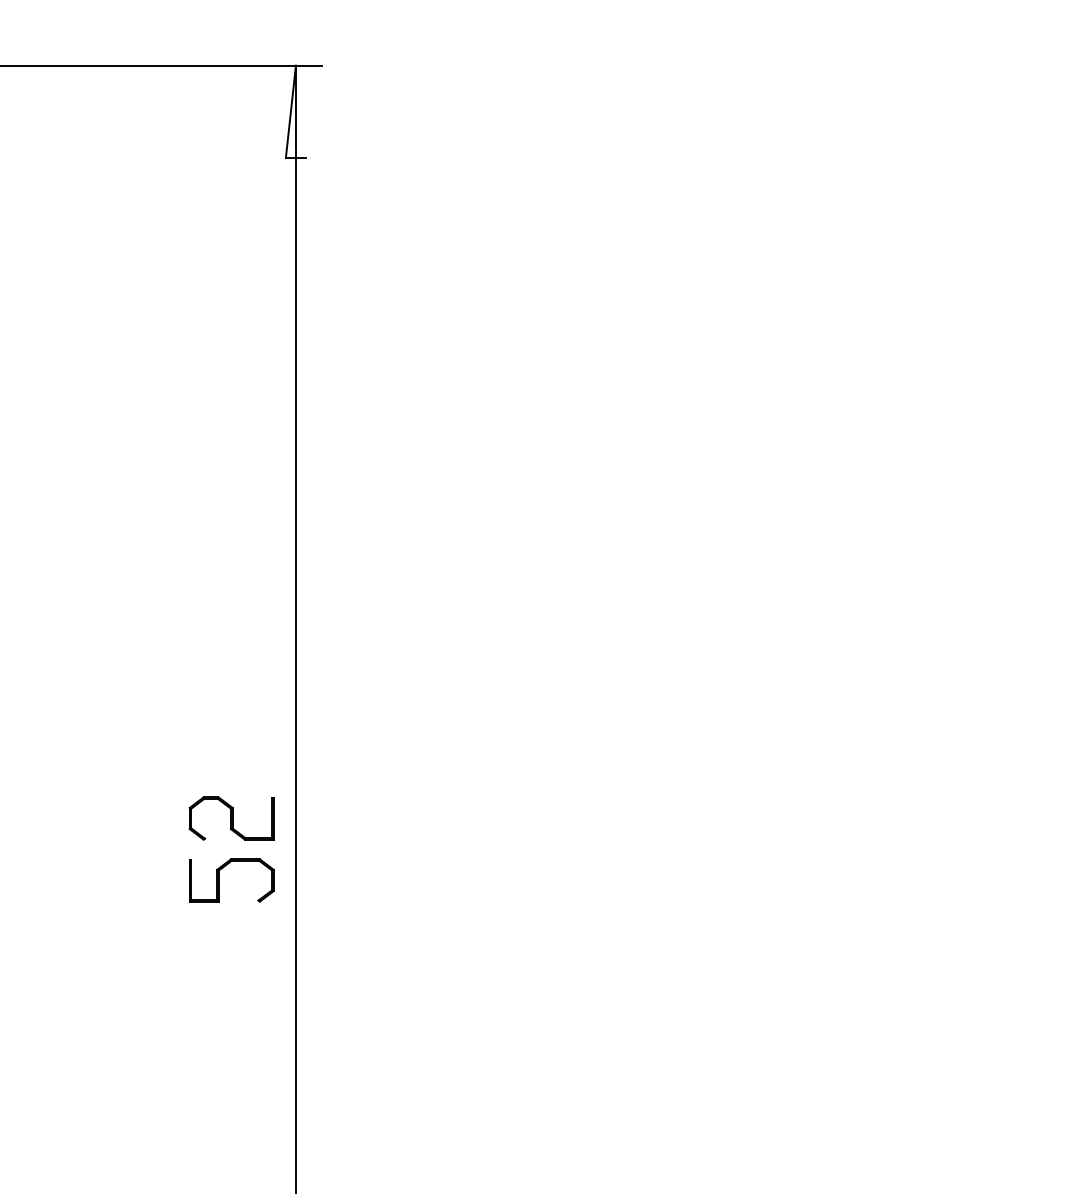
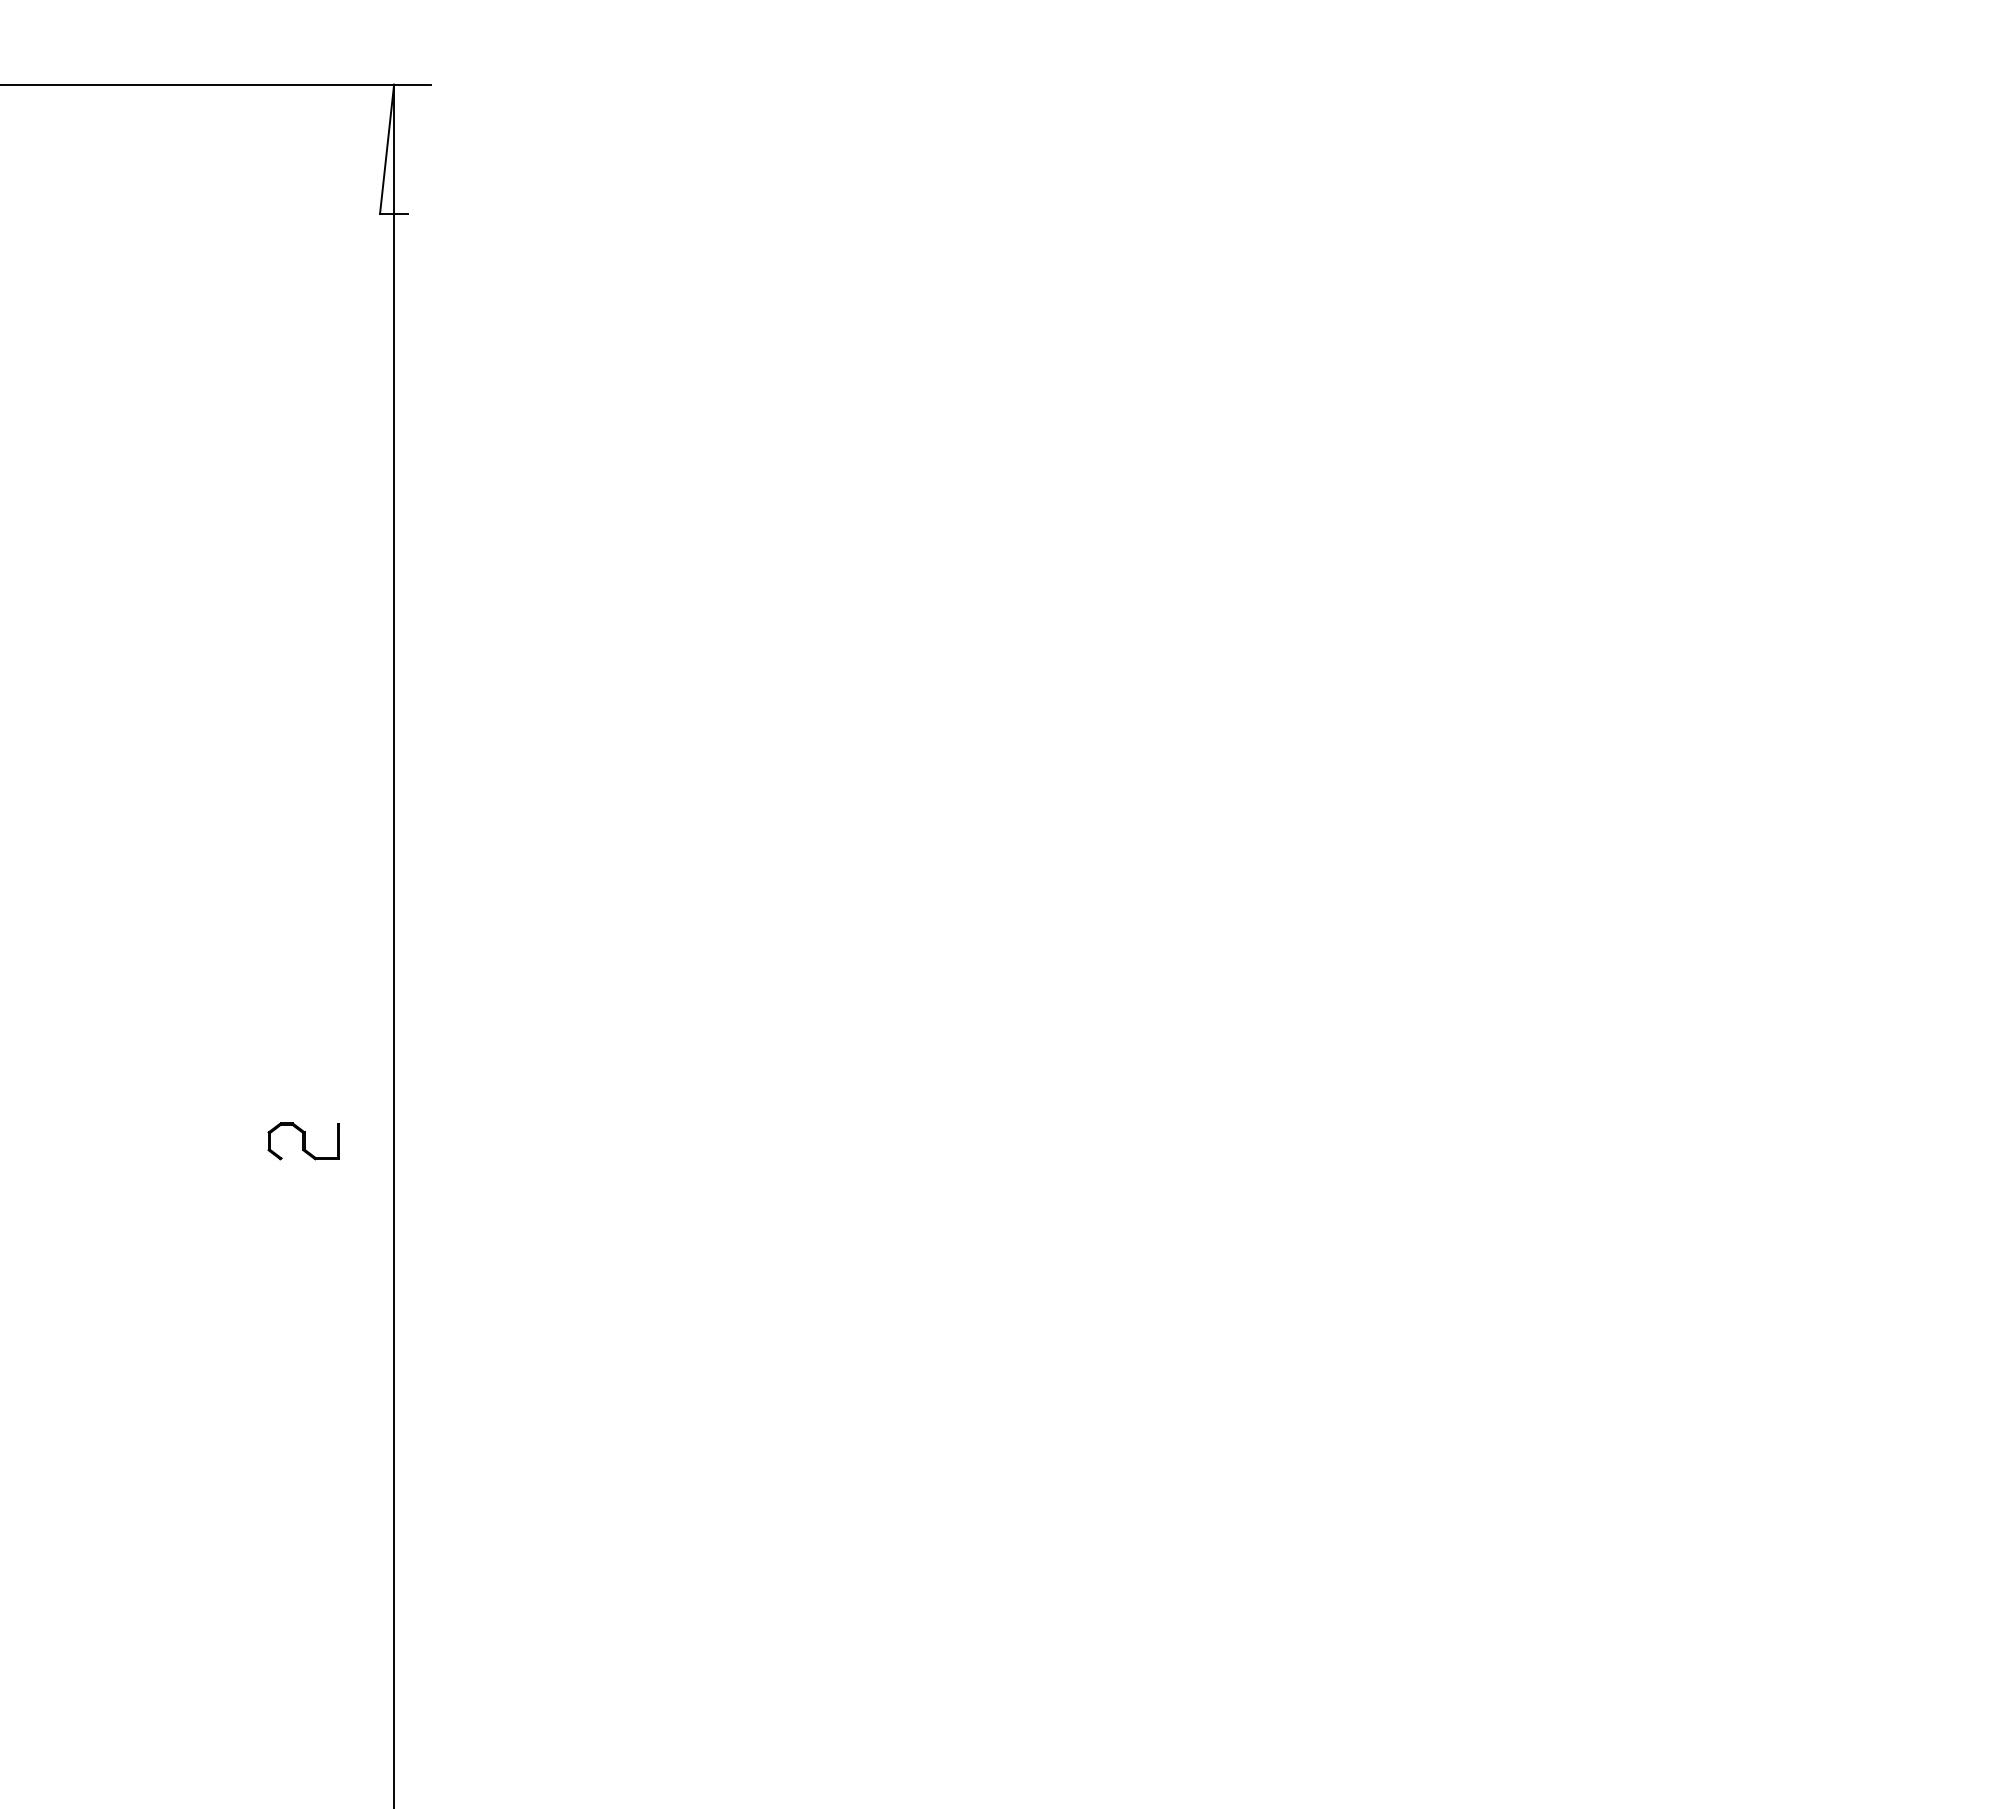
part: (231, 818) -> (303, 1141), size x0.6
part: (219, 879) -> (286, 1227), removed

